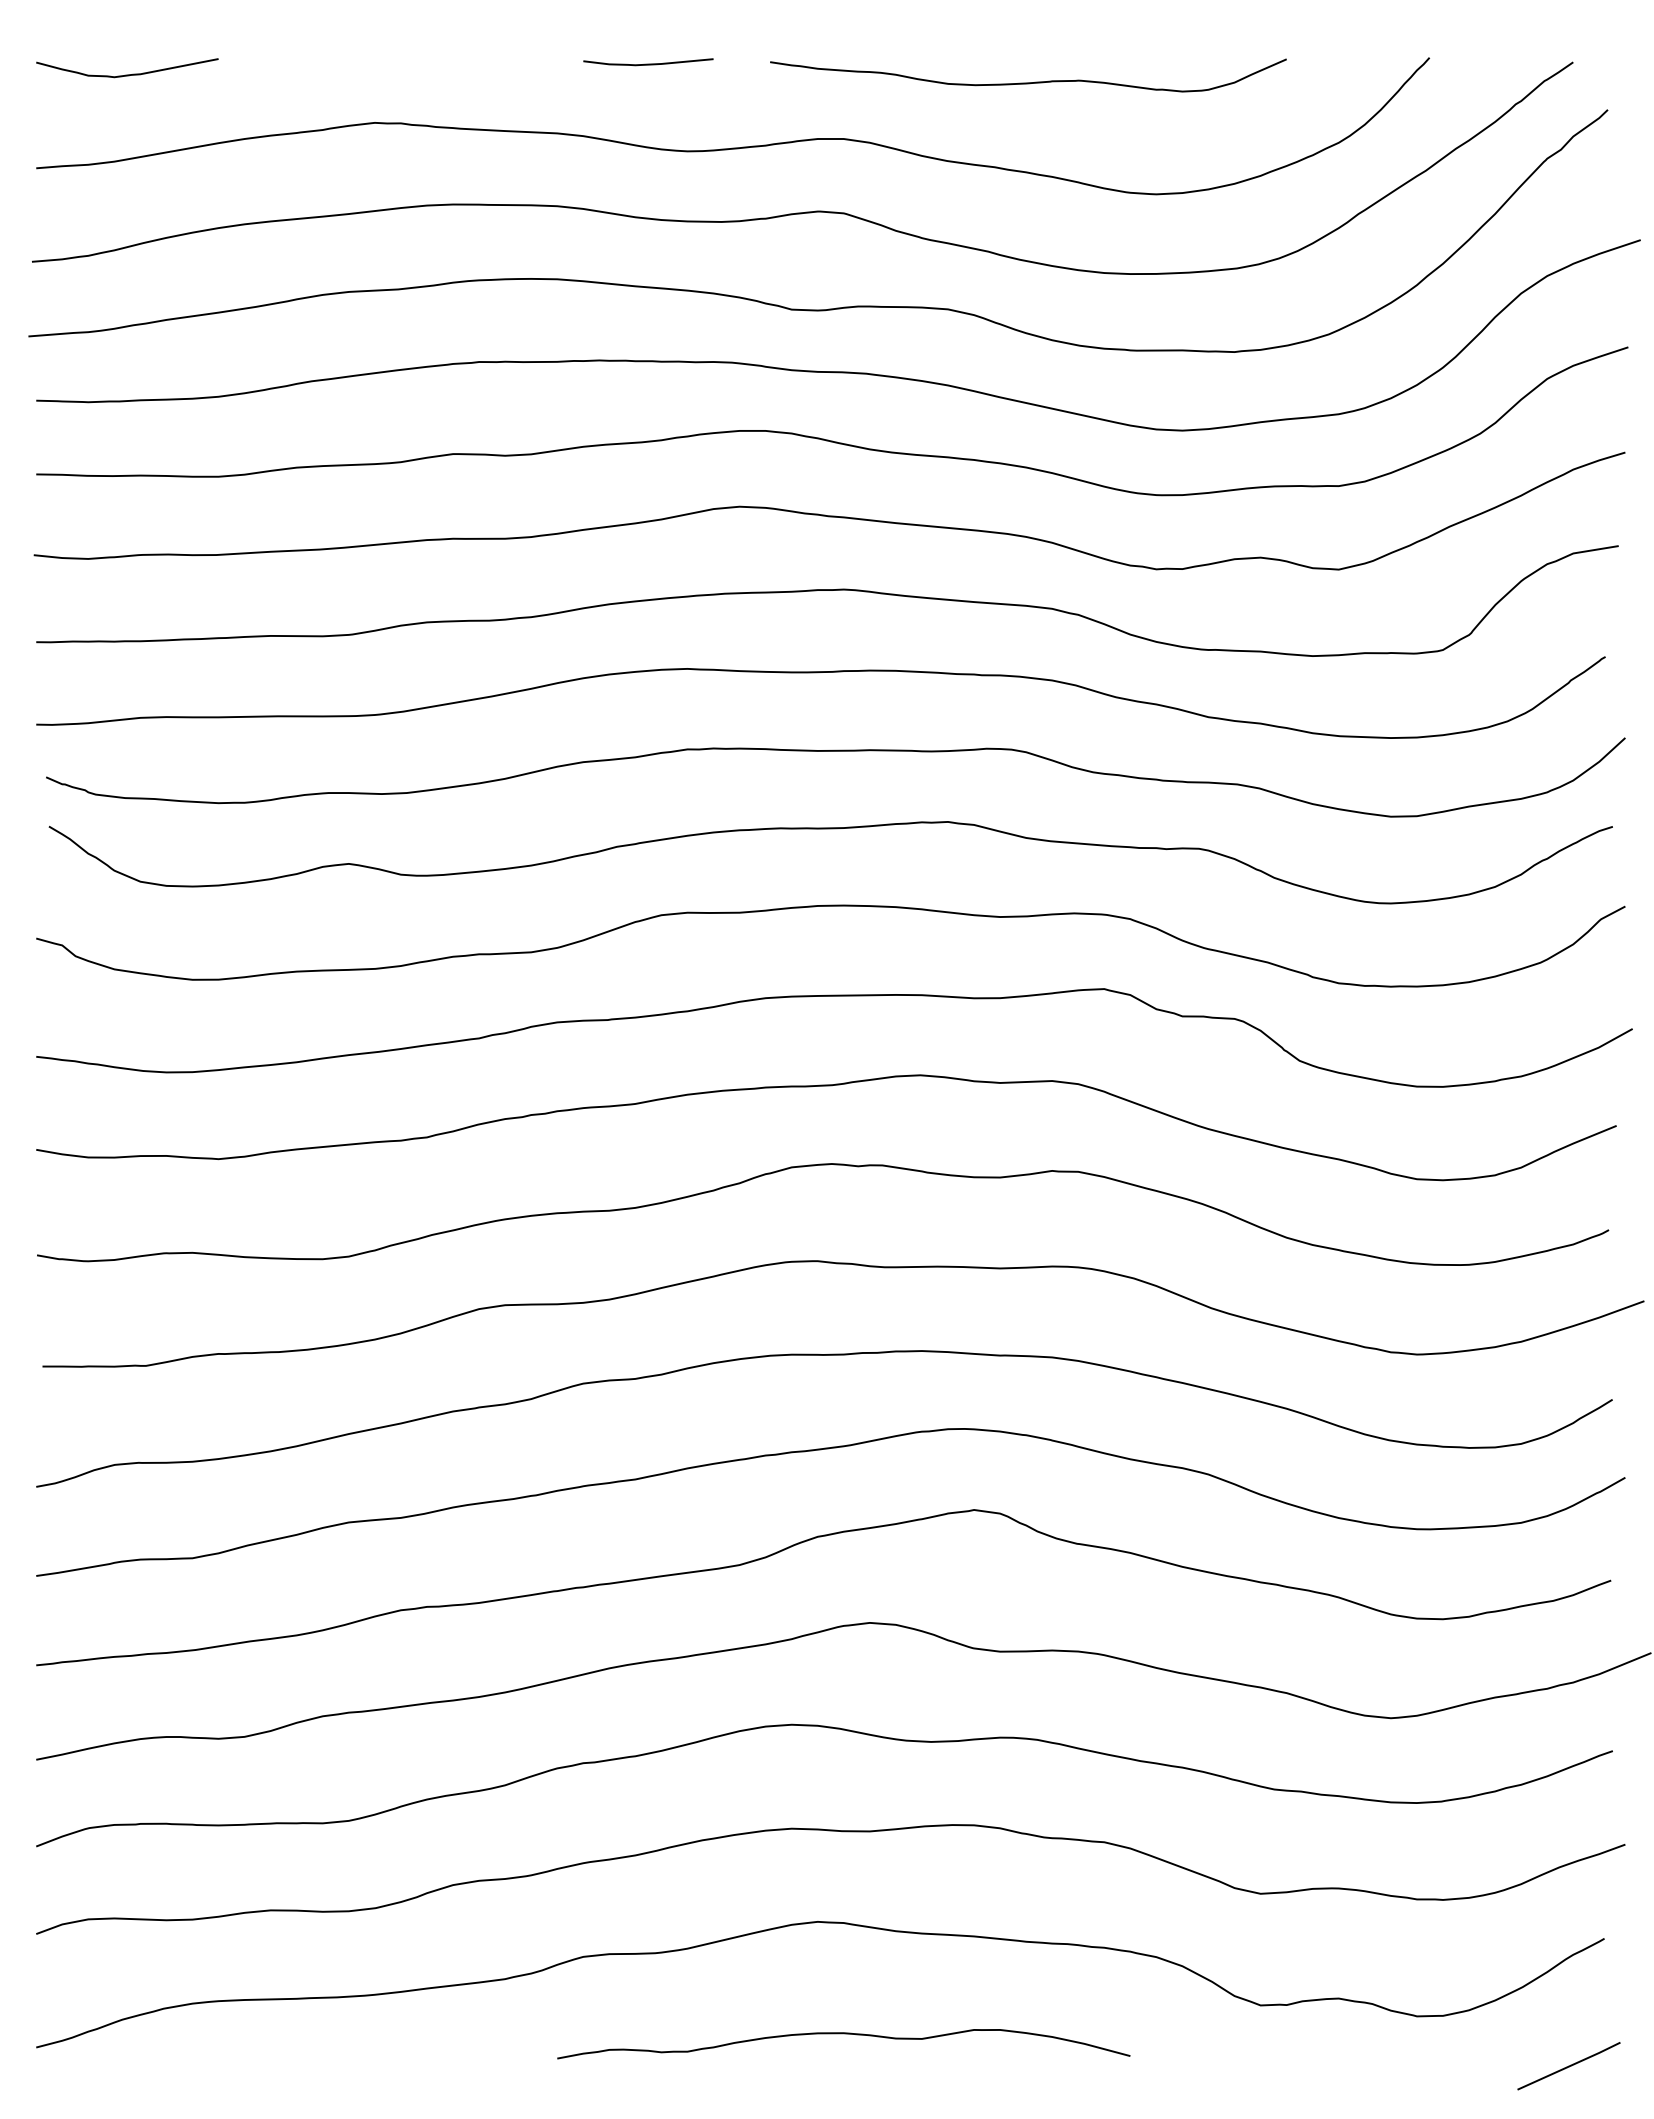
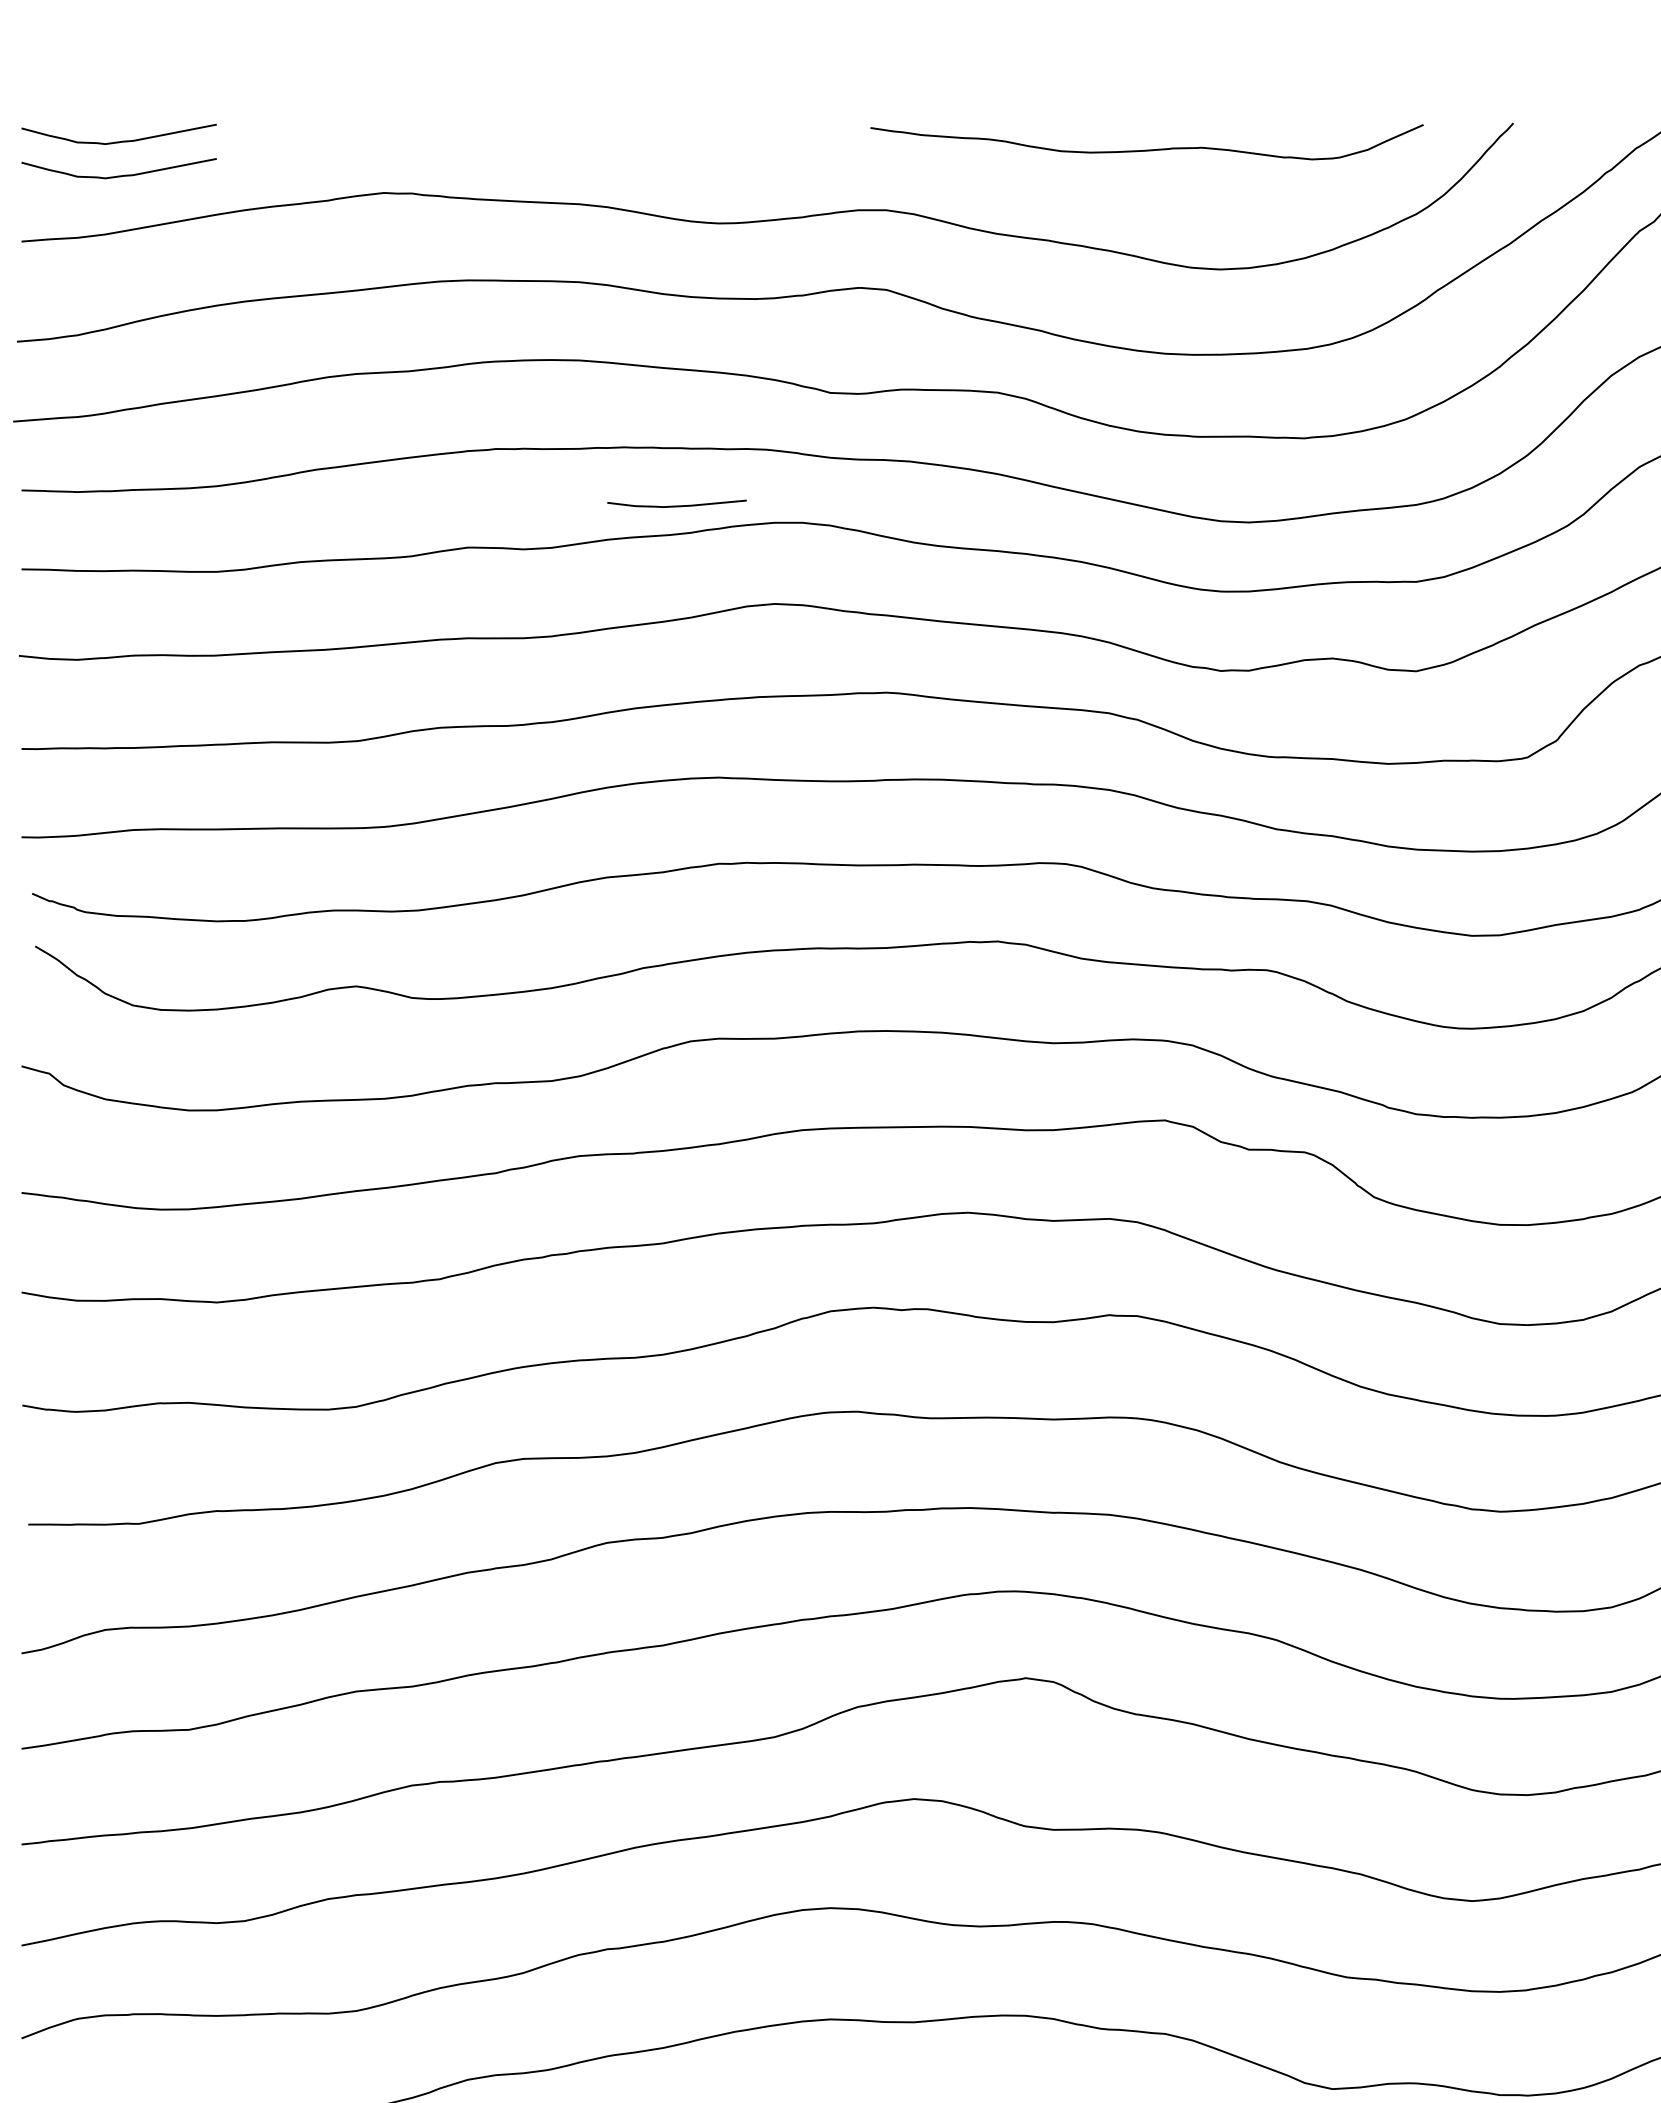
curve: (648, 63) -> (677, 505), moved
curve: (1028, 82) -> (1147, 149), moved
curve: (127, 106) -> (119, 175), added

